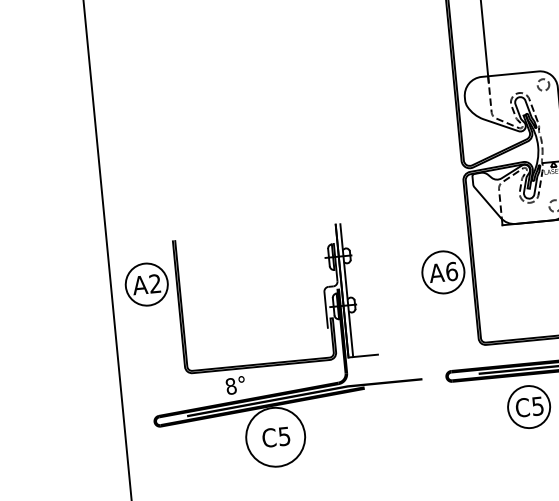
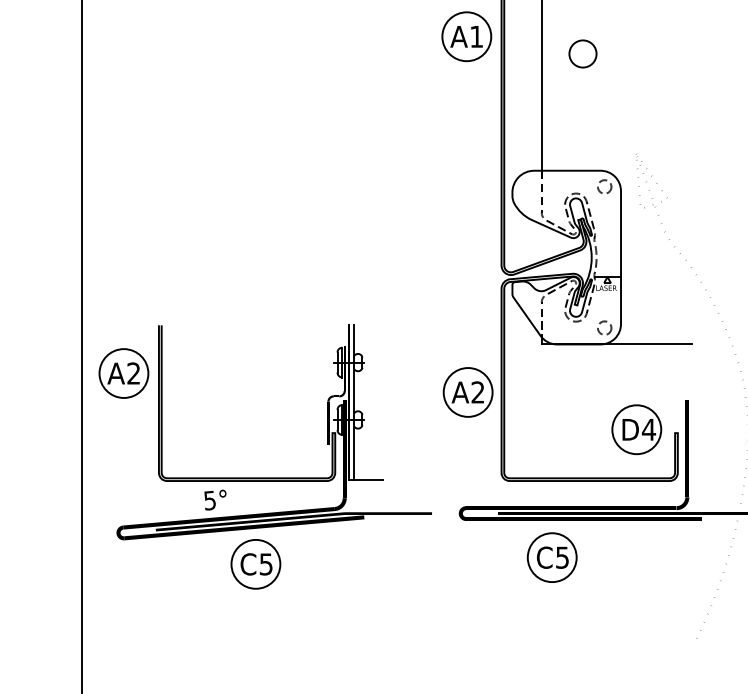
text: (451, 271) -> (477, 392), A6 -> A2
text: (231, 386) -> (210, 500), 8° -> 5°
circle: (275, 436) -> (255, 563), size x0.71

